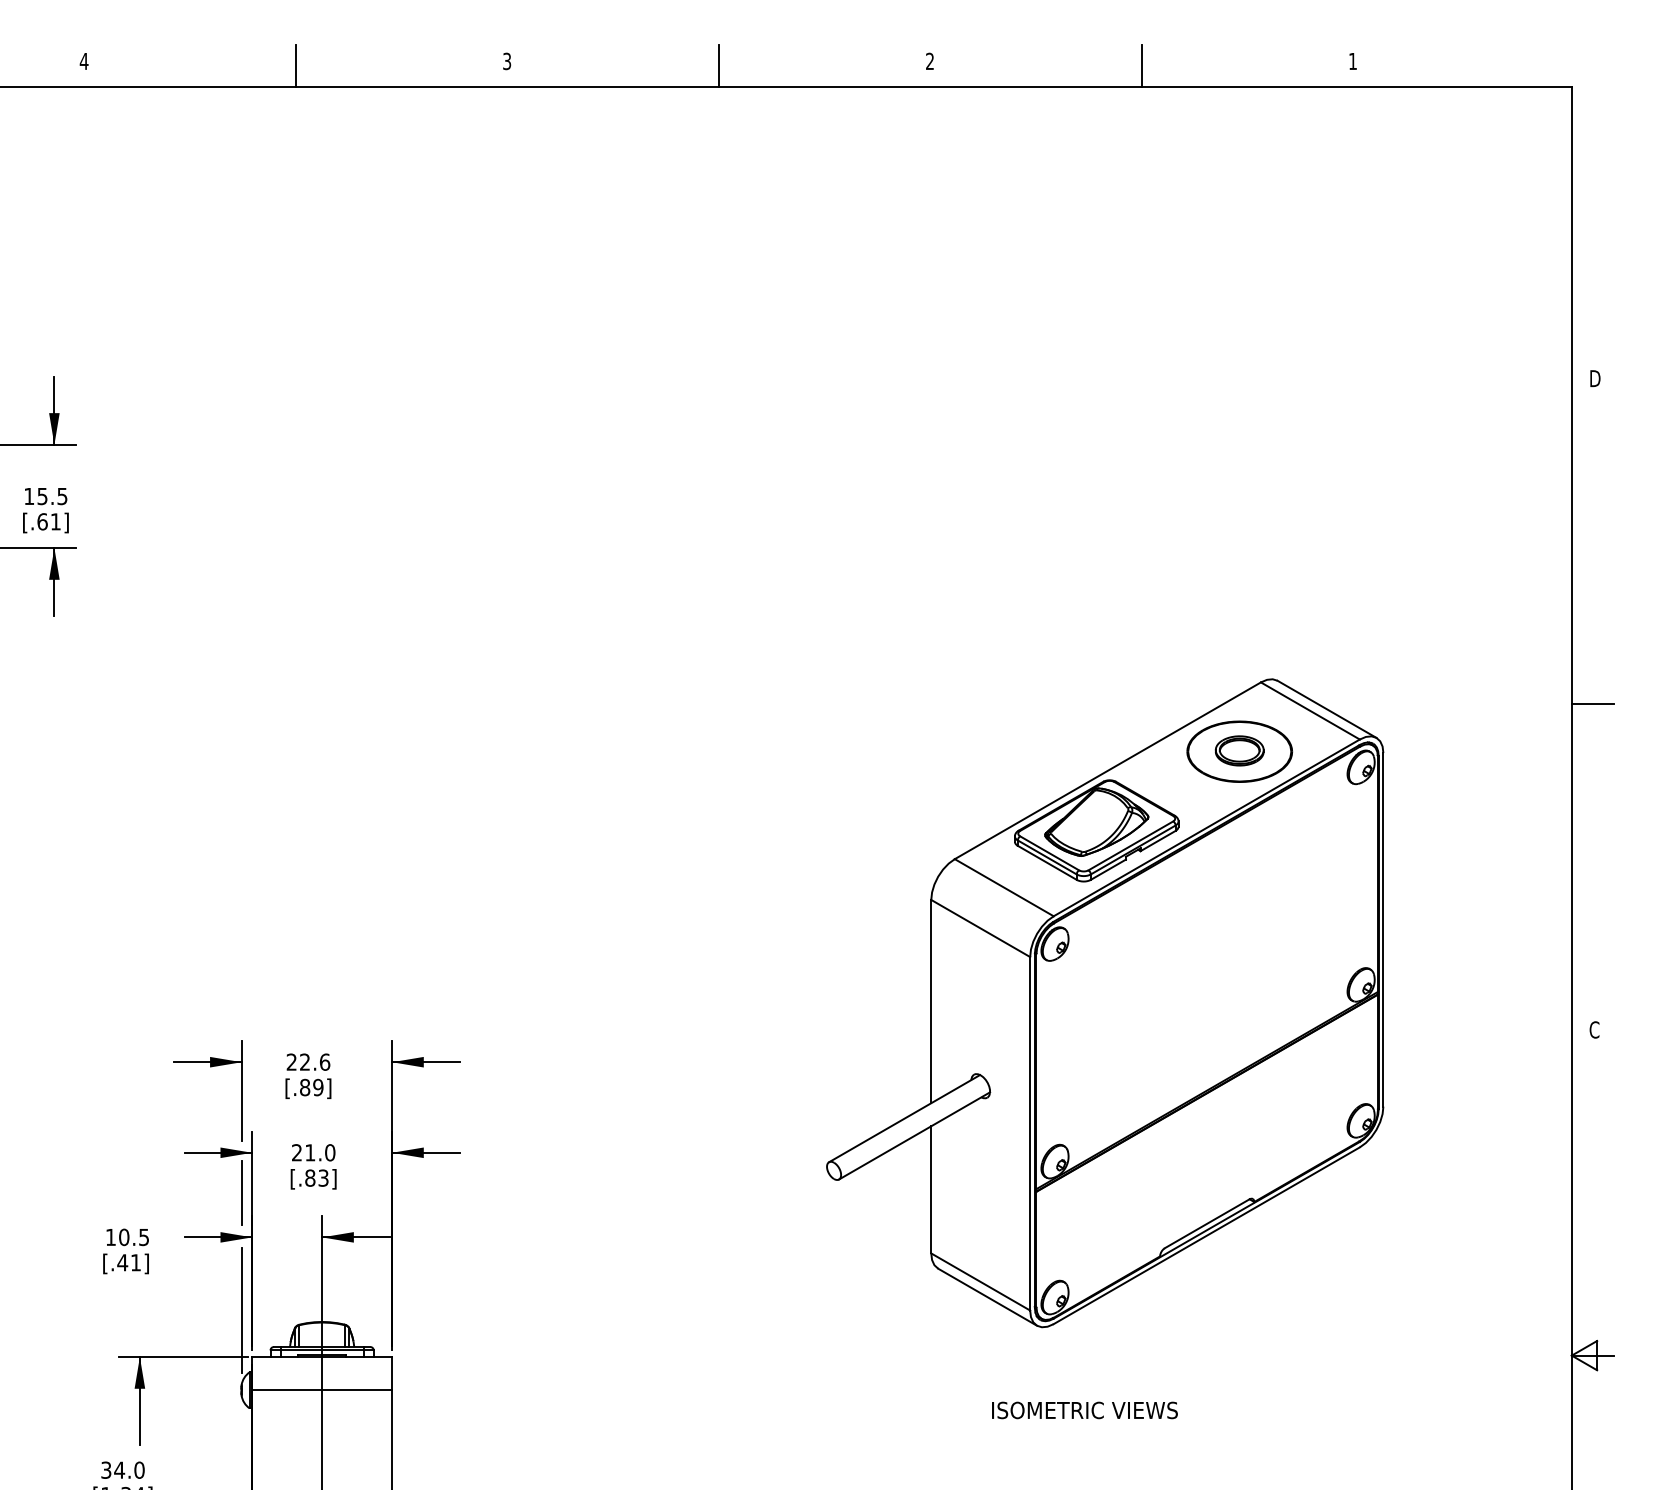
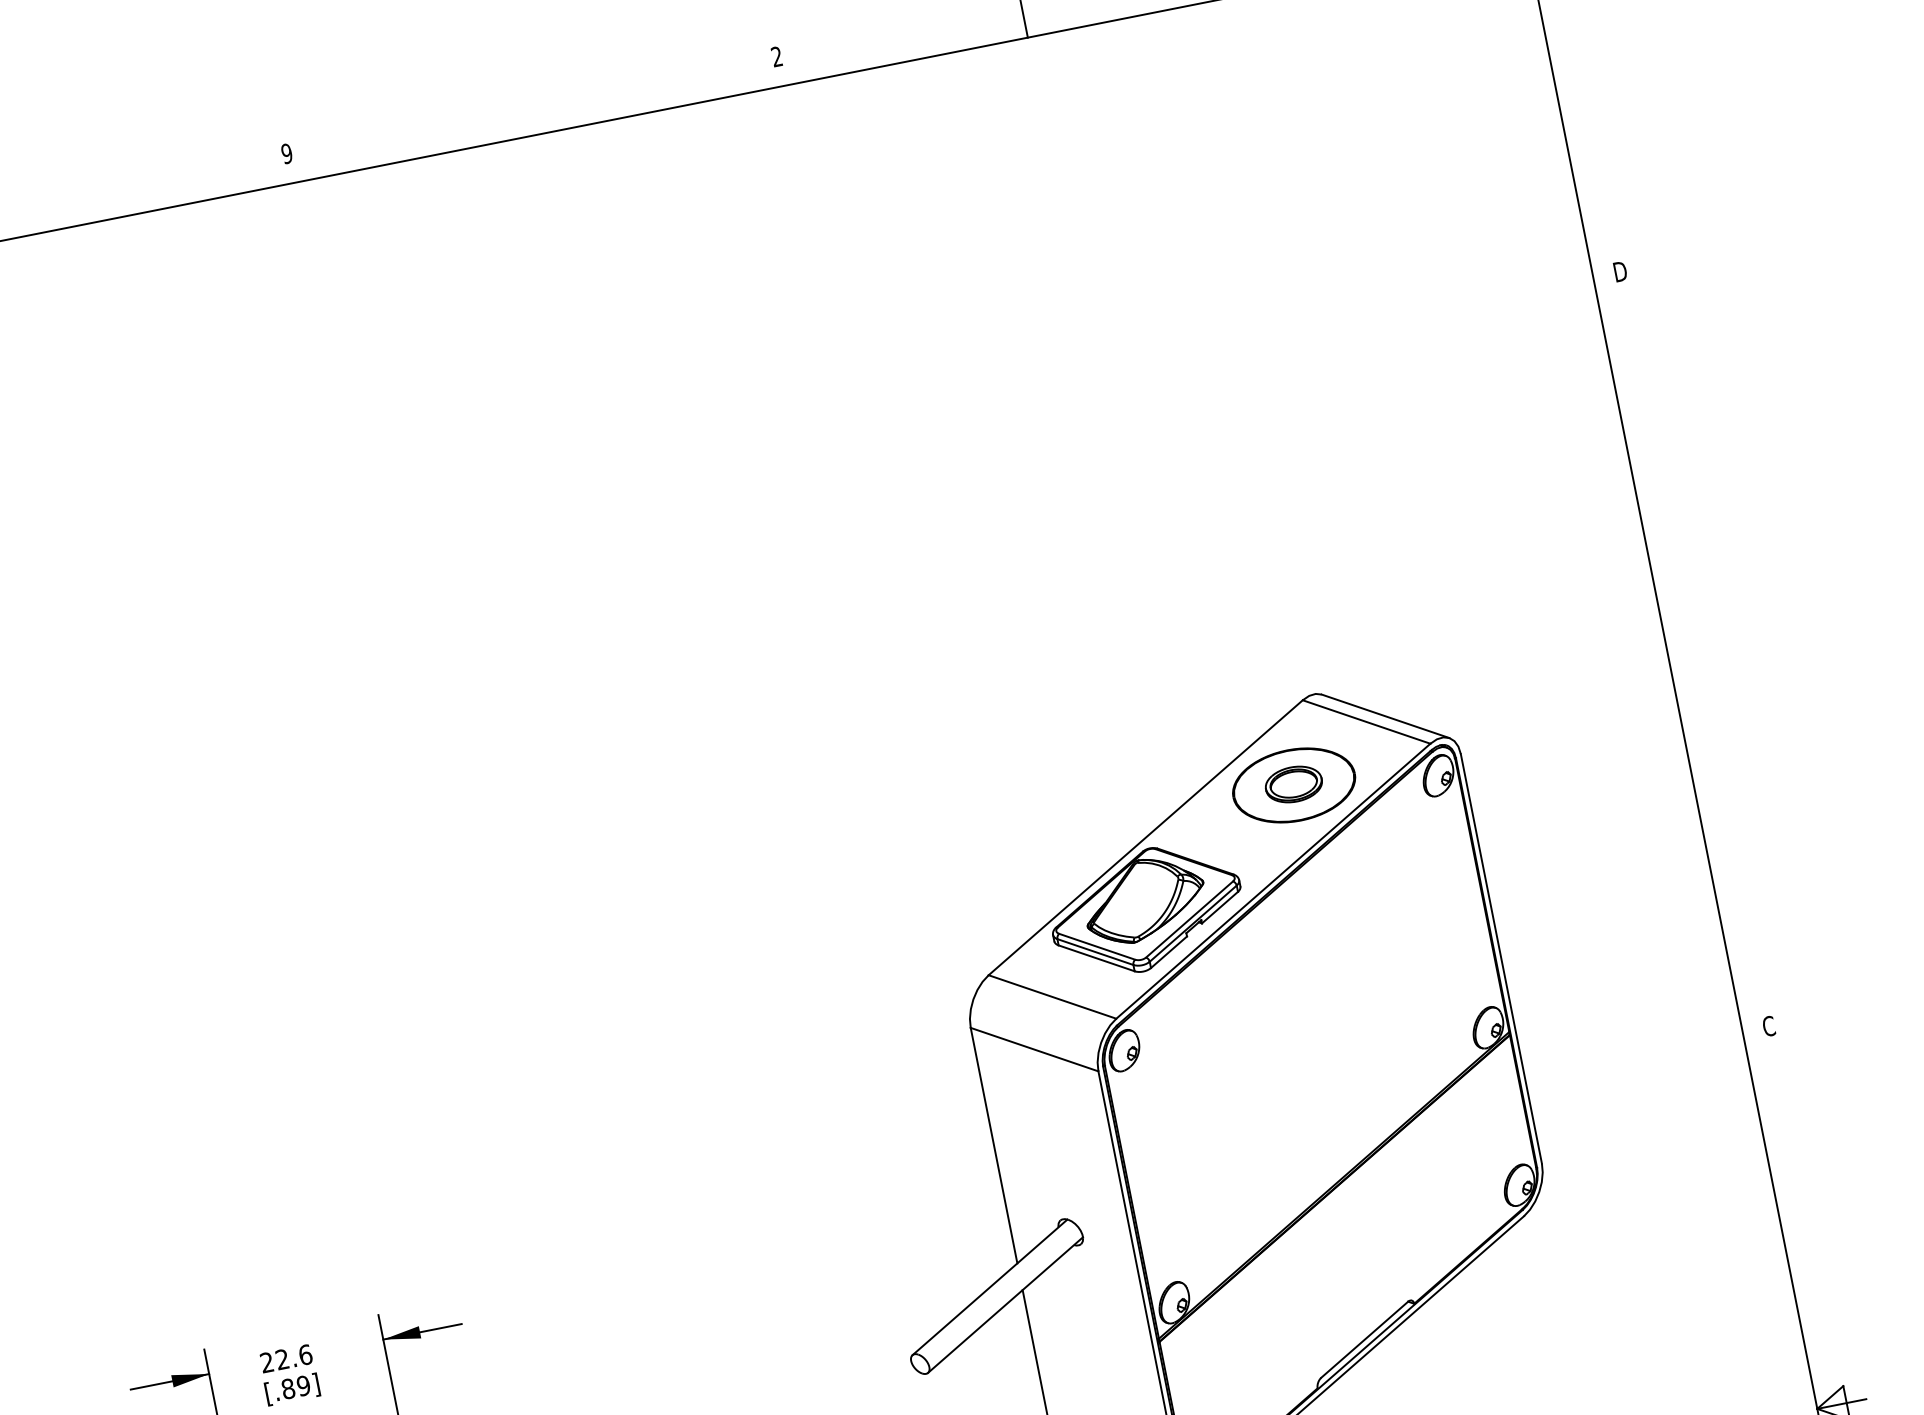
text: (507, 60) -> (287, 152), 3 -> 9
line: (295, 65) -> (42, 207), removed
line: (718, 65) -> (532, 109), removed
line: (1592, 704) -> (1691, 649), removed

